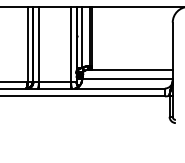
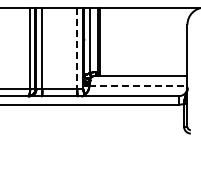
line: (71, 44) -> (77, 48), solid -> dashed
line: (127, 78) -> (138, 85), solid -> dashed

